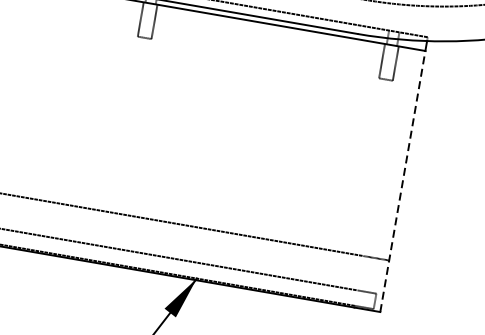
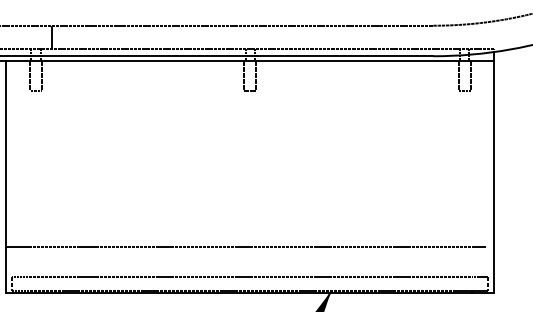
line: (403, 181) -> (494, 176), dashed -> solid

